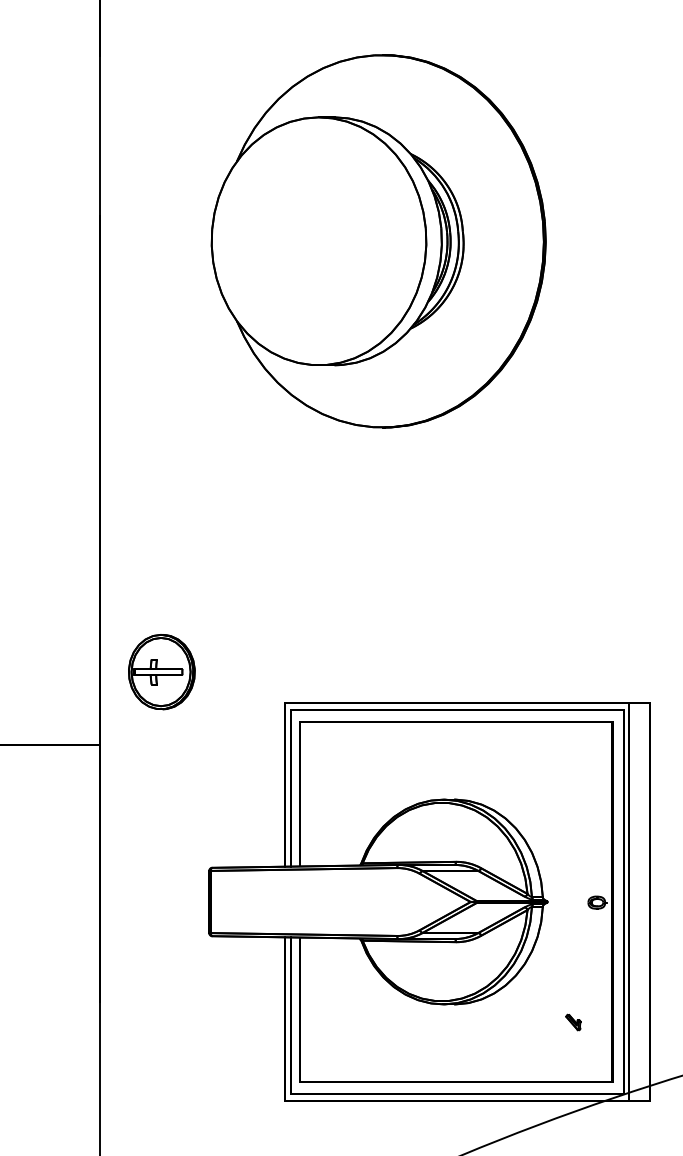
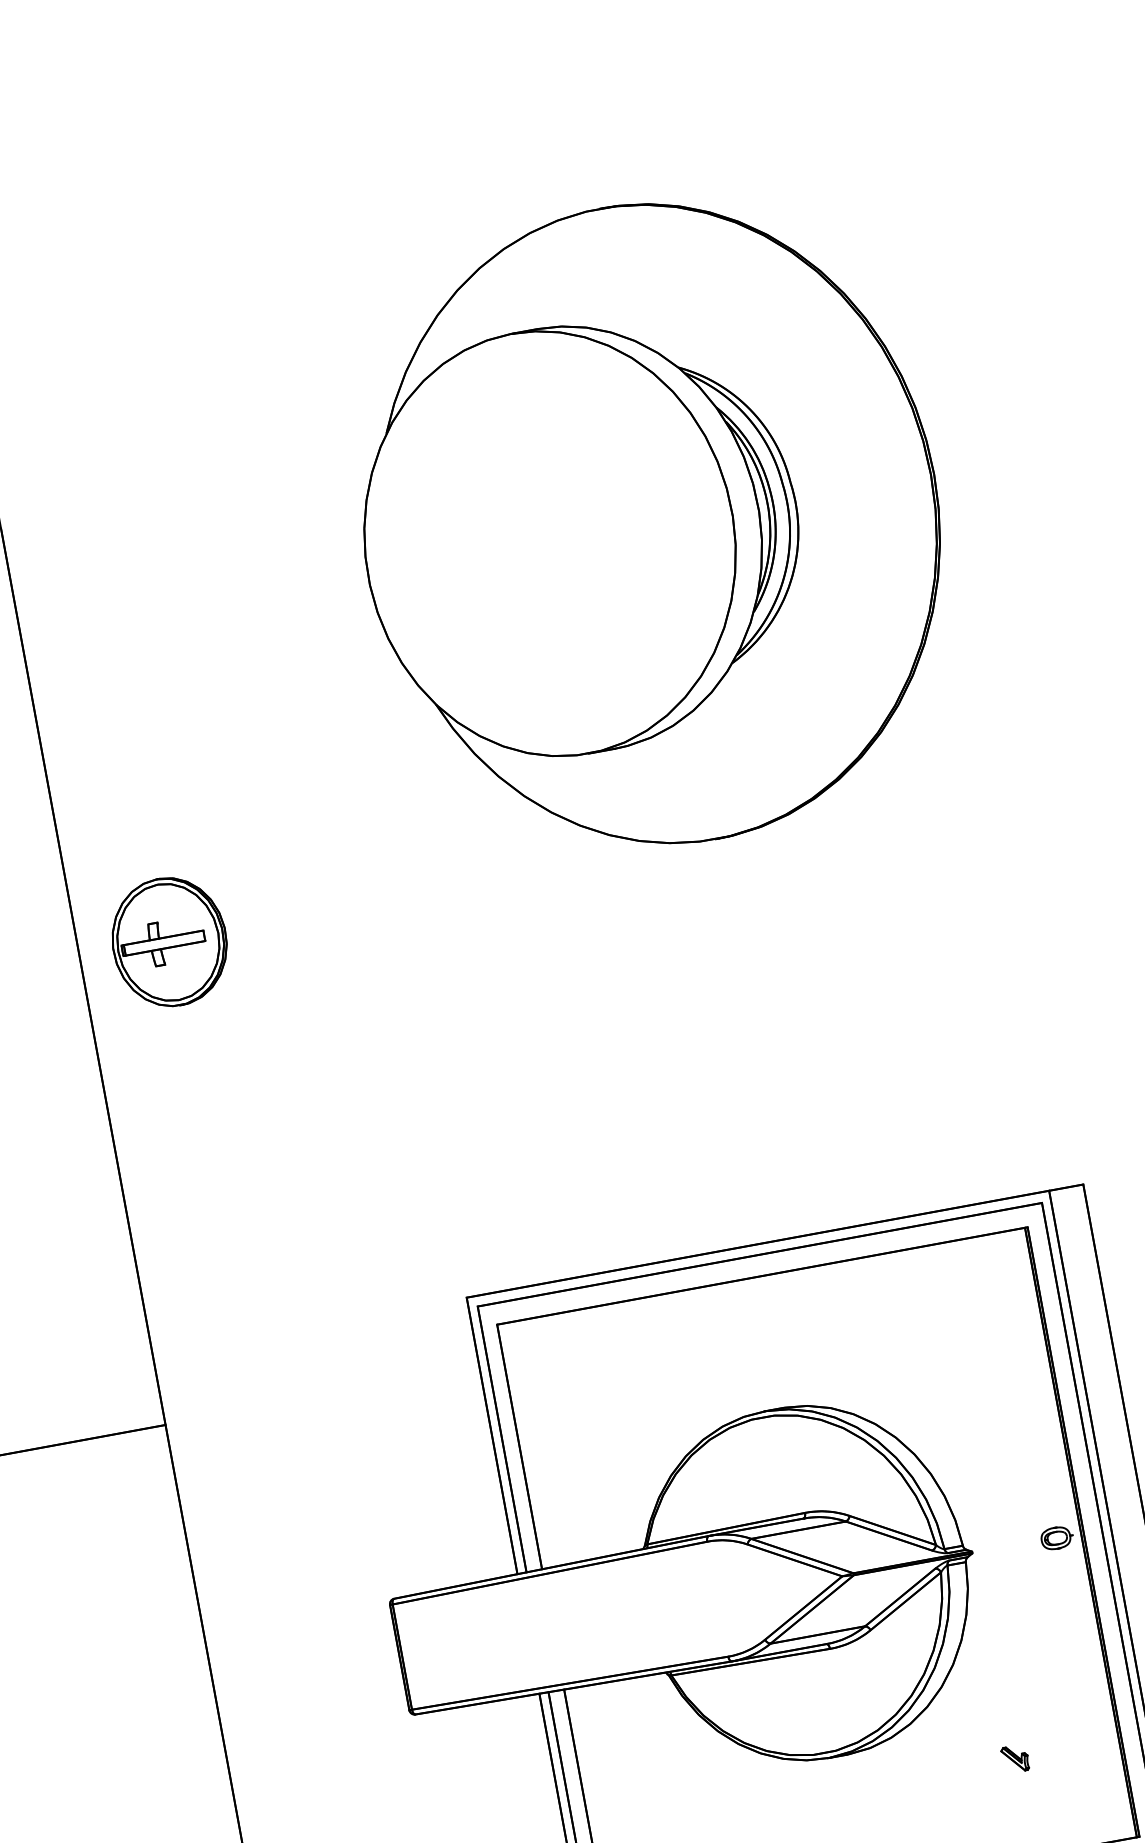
part: (378, 241) -> (650, 525), moved
part: (161, 672) -> (169, 942), moved
part: (573, 1022) -> (1015, 1758), moved

